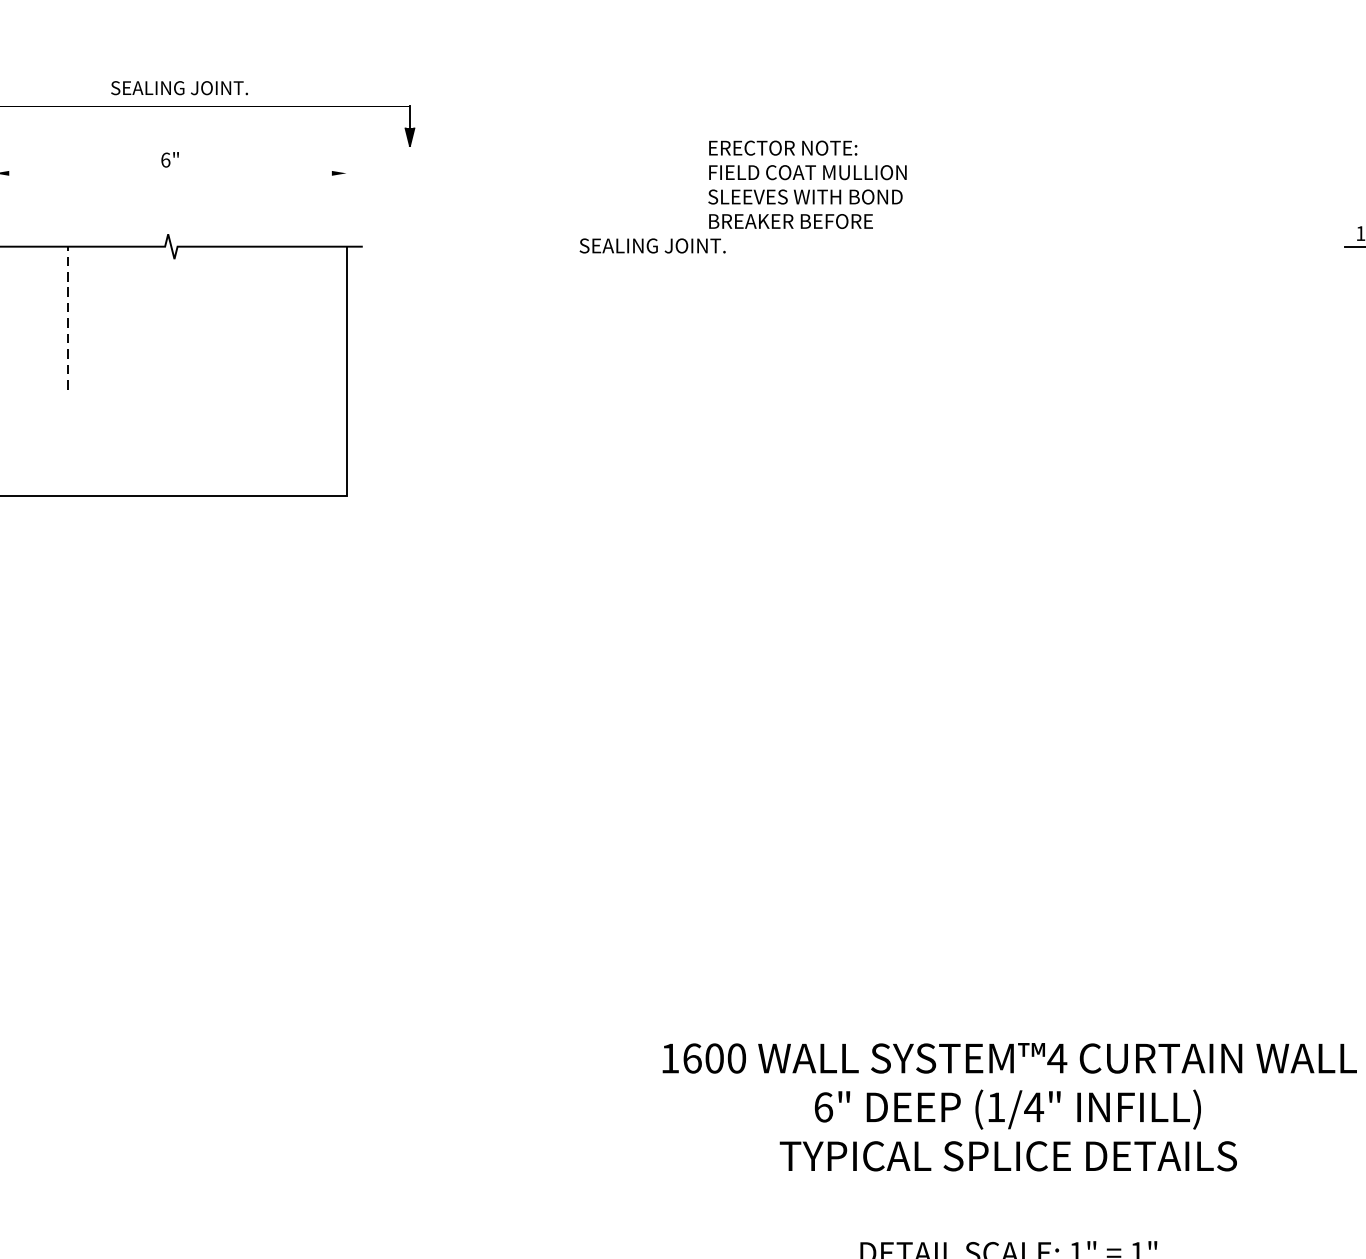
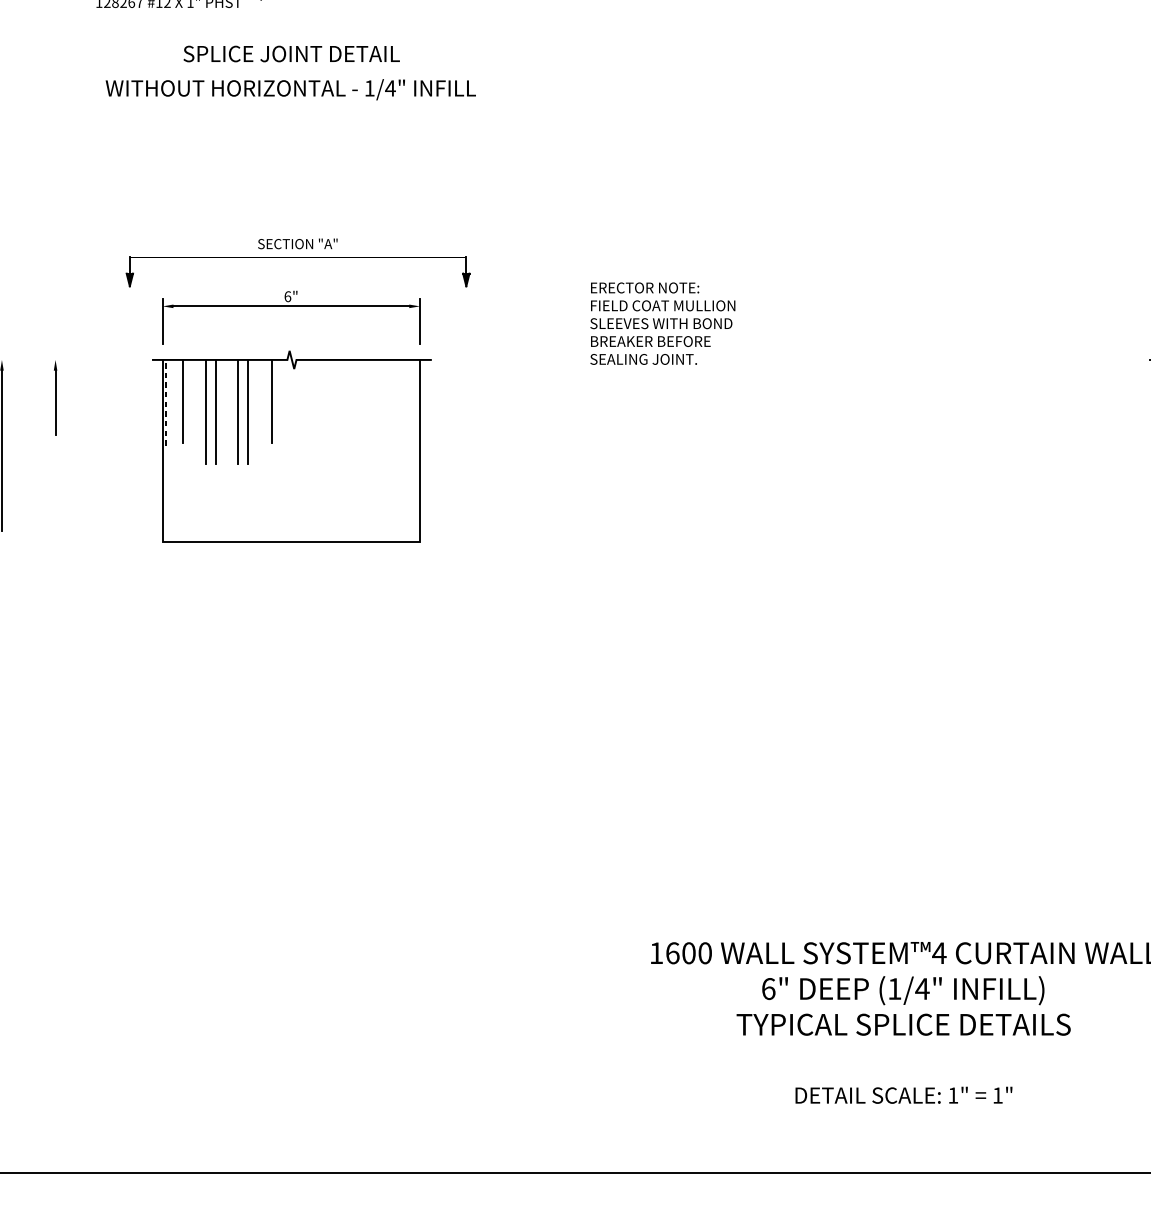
text: (178, 87) -> (297, 243), SEALING JOINT. -> SECTION "A"
line: (170, 173) -> (291, 306), added
text: (807, 184) -> (662, 314), moved
line: (345, 192) -> (419, 320), added
line: (21, 303) -> (182, 401), added
line: (143, 303) -> (271, 401), added
line: (53, 317) -> (205, 411), added
line: (68, 317) -> (216, 411), dashed -> solid
line: (96, 317) -> (237, 411), added
line: (111, 317) -> (248, 411), added

